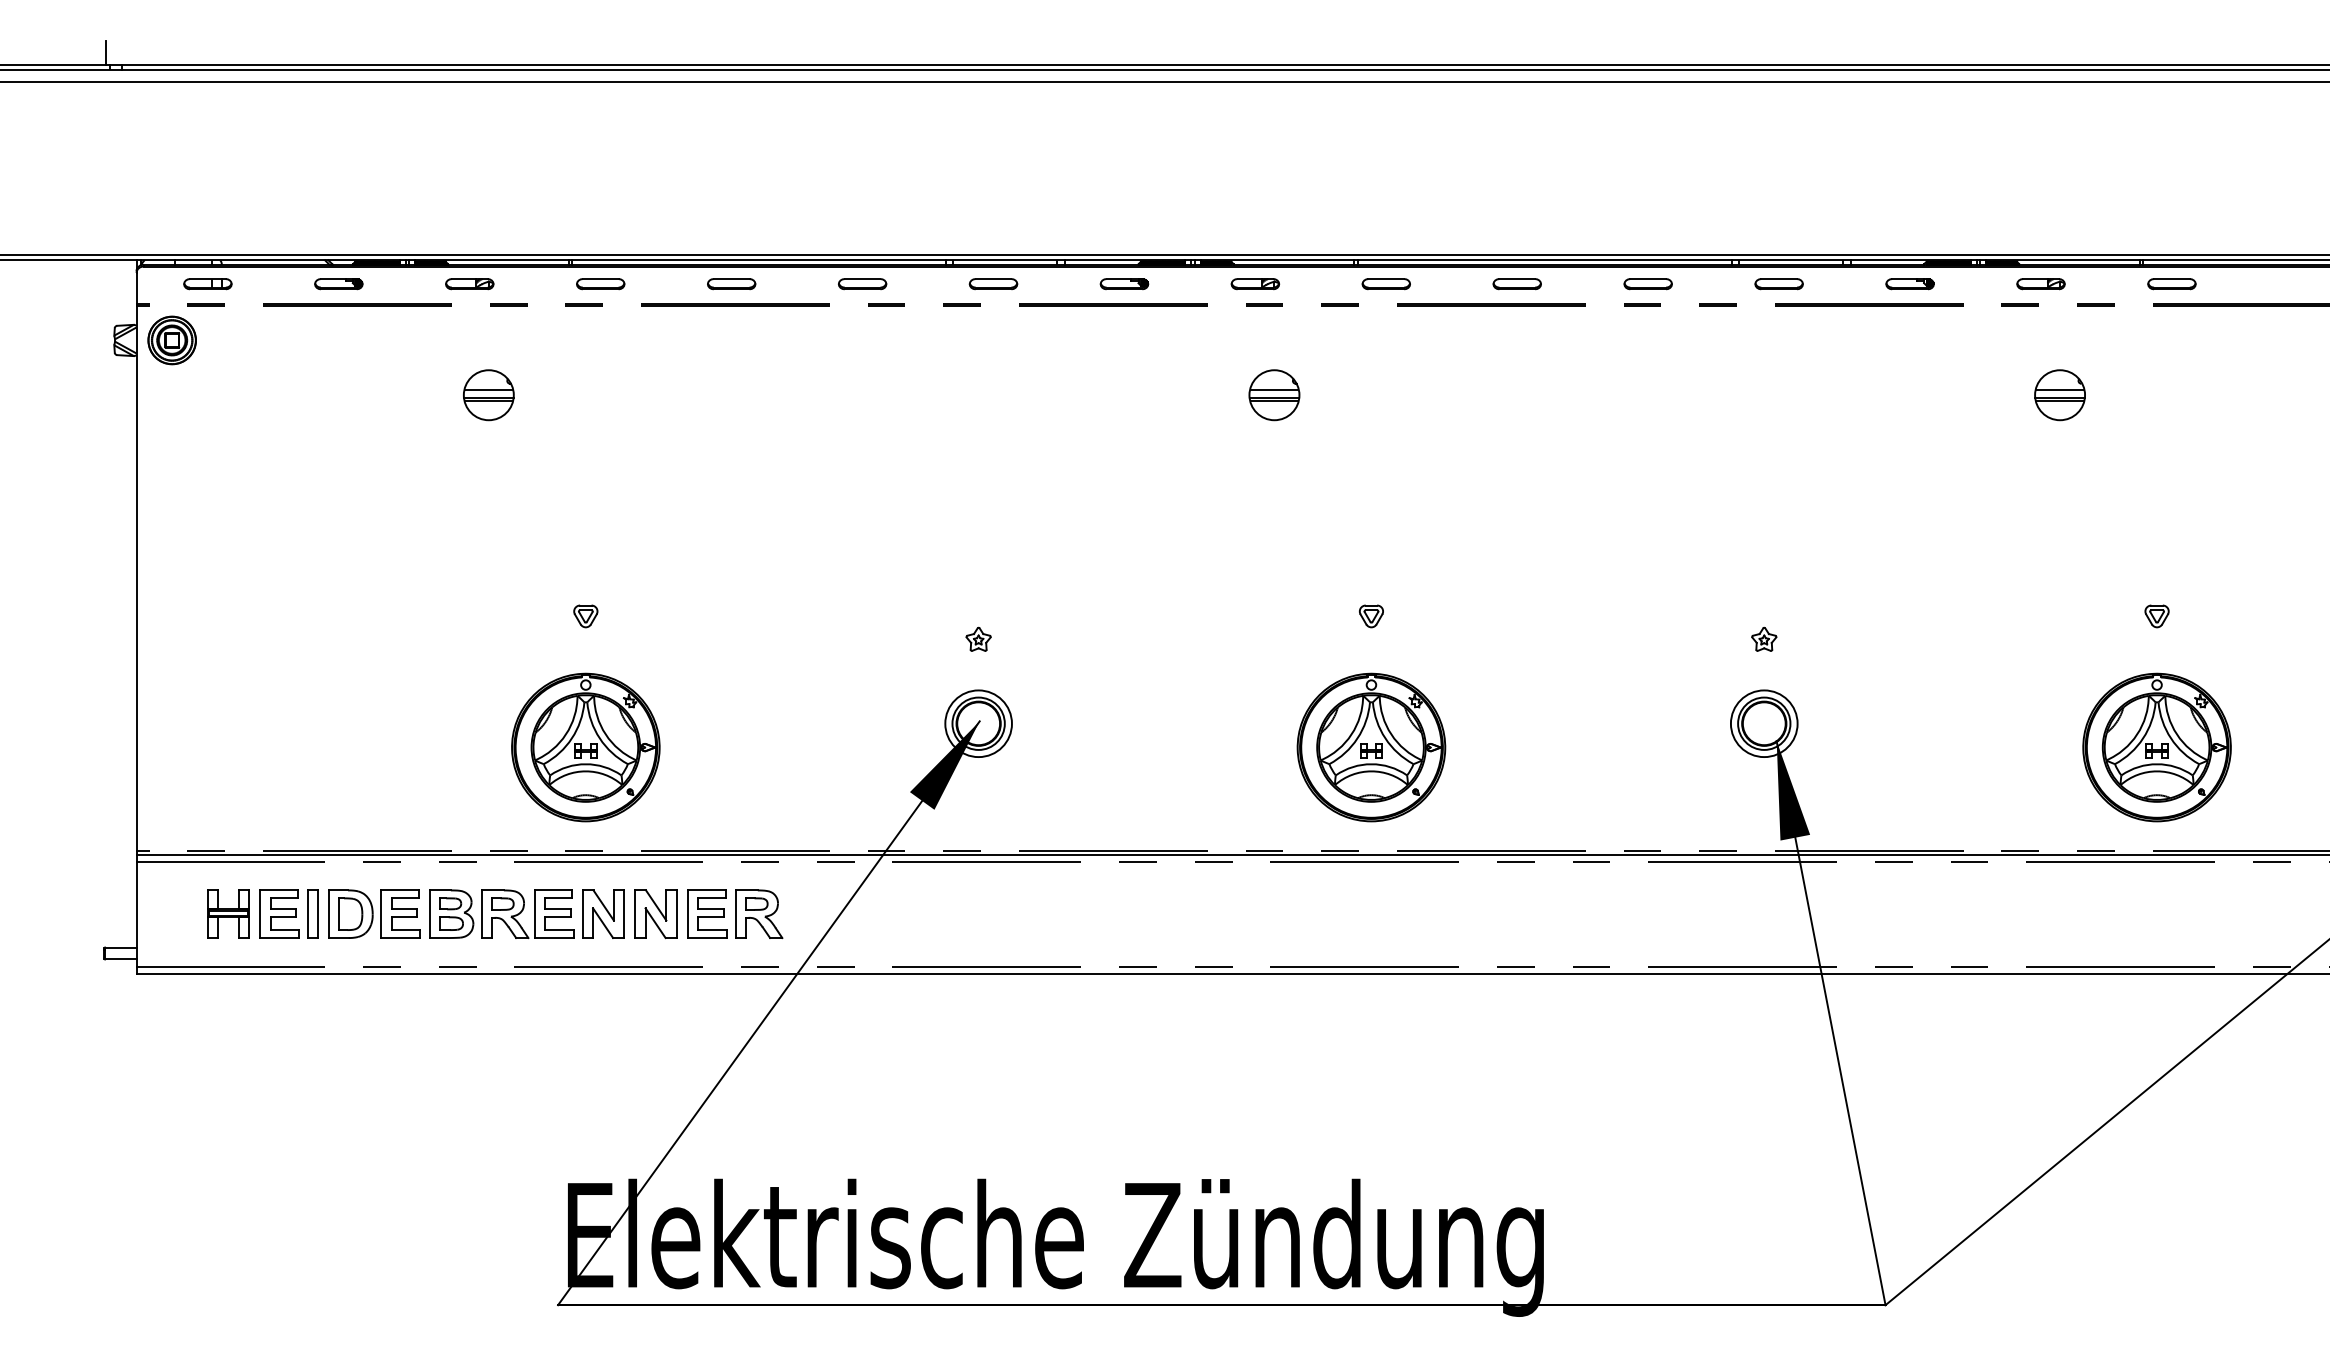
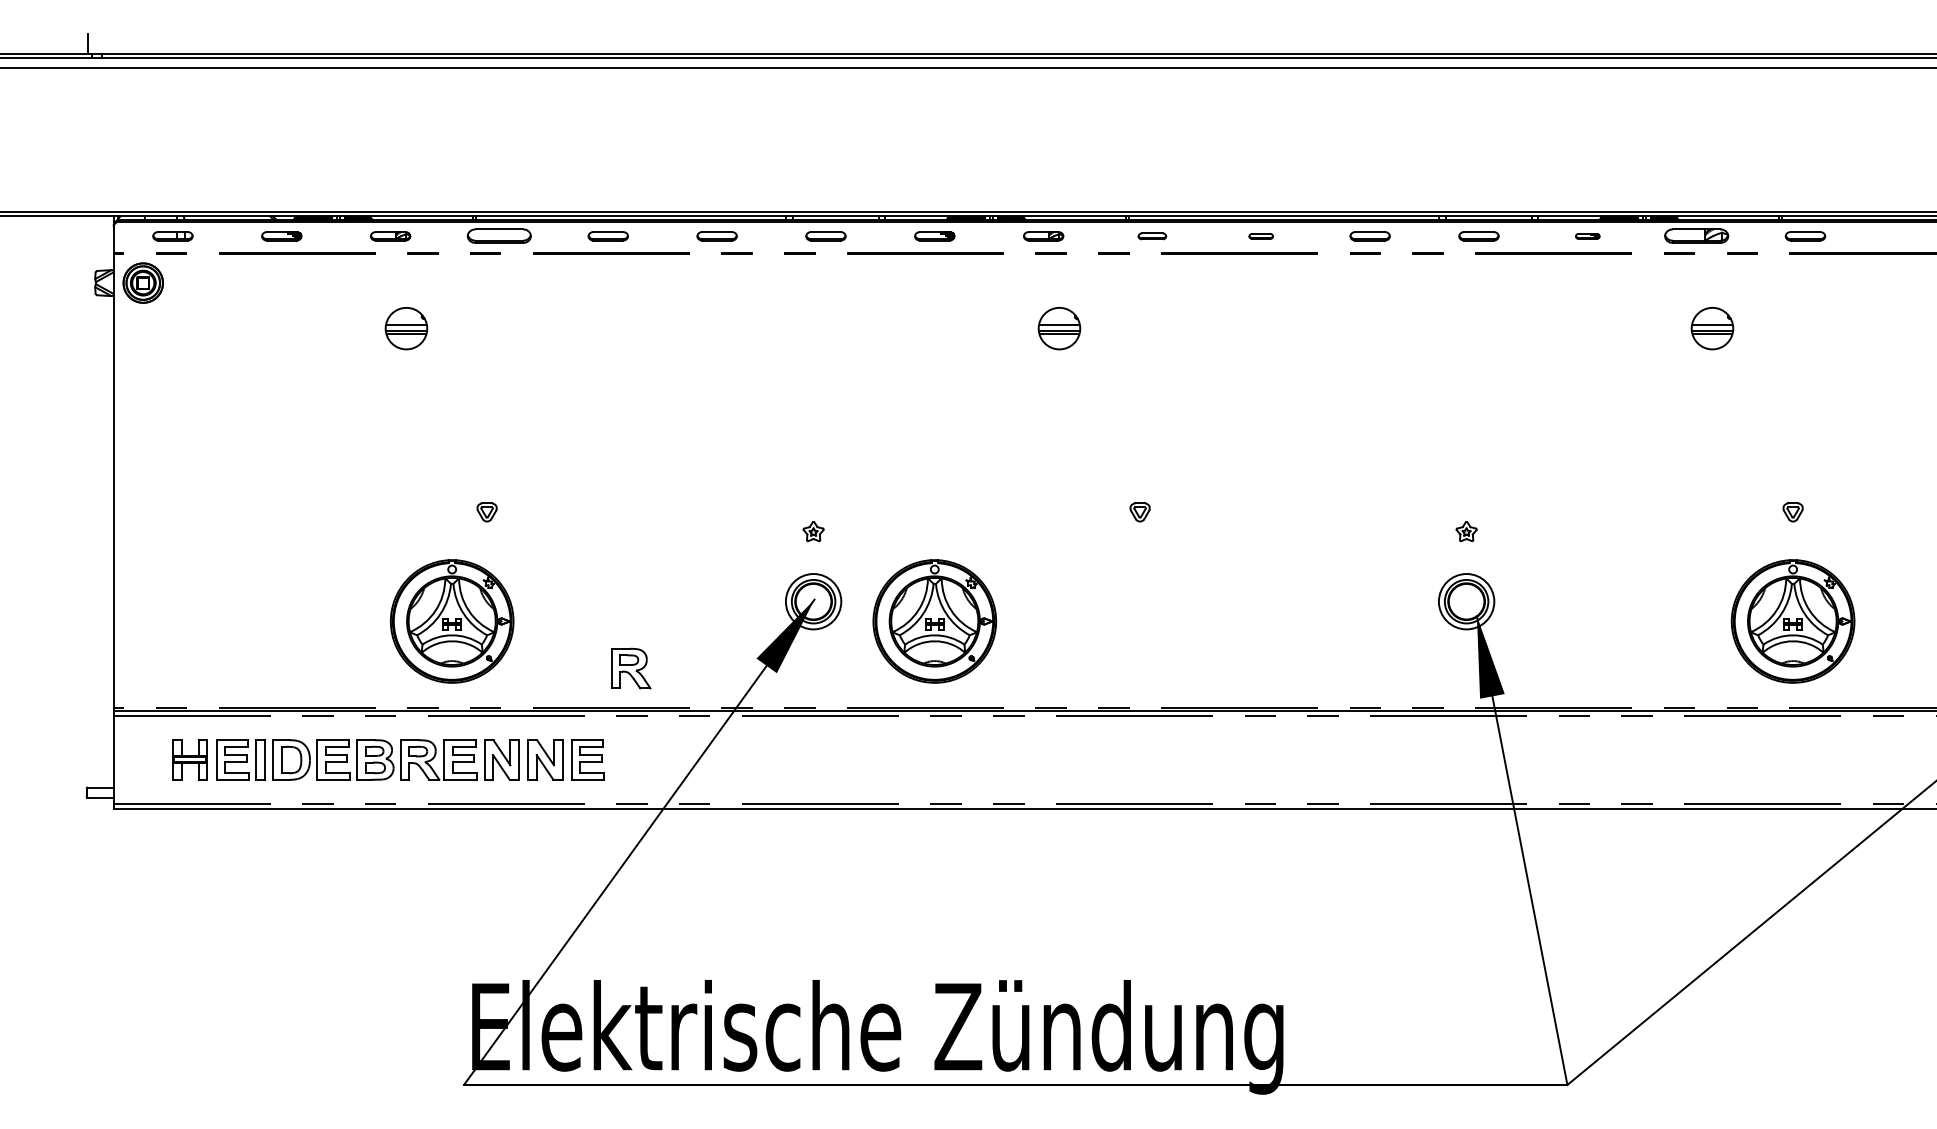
part: (600, 284) -> (499, 236), size x1.6
part: (1385, 284) -> (1151, 236), size x0.7
part: (1516, 284) -> (1260, 236), size x0.6
part: (1909, 284) -> (1587, 236), size x0.6
part: (2040, 284) -> (1696, 236), size x1.6
part: (585, 747) -> (451, 621), moved
part: (1371, 747) -> (934, 621), moved
part: (759, 913) -> (631, 667), moved

